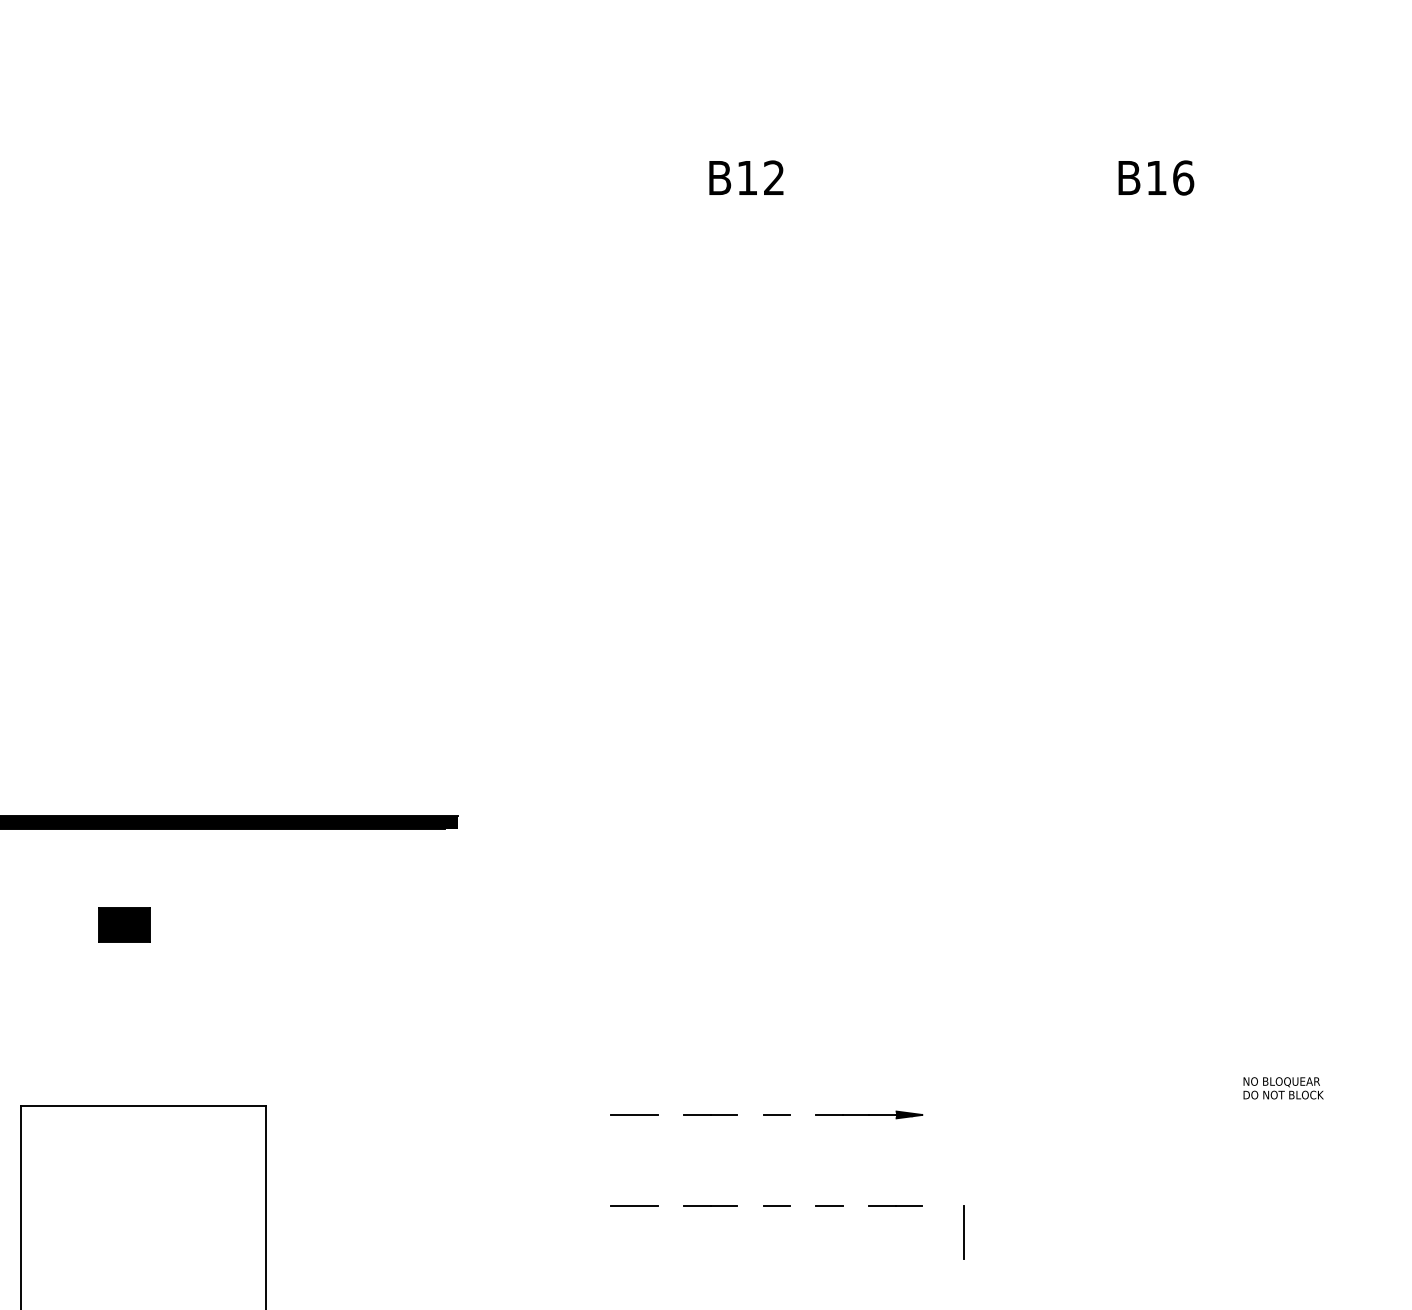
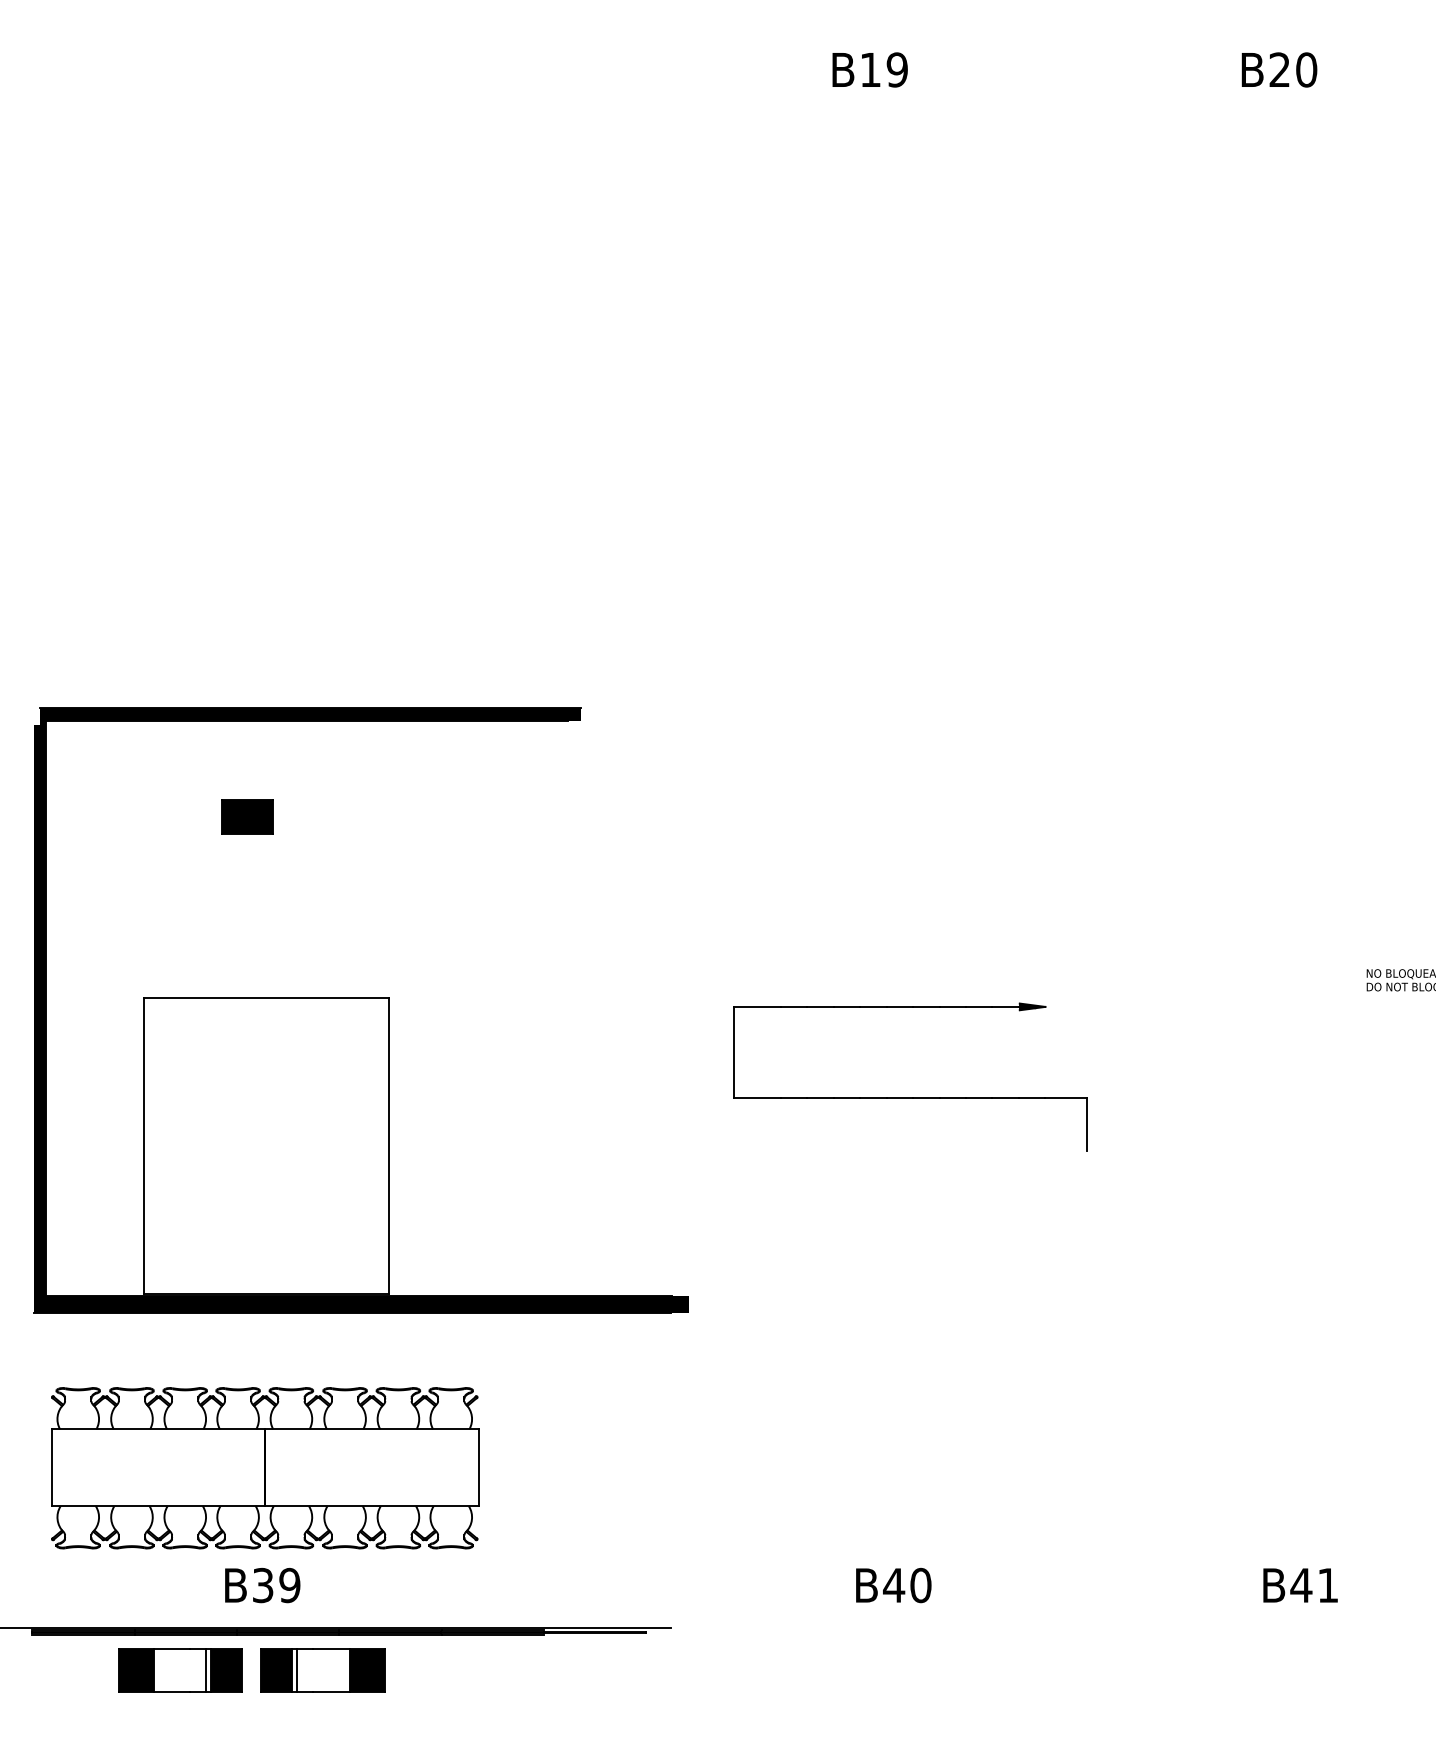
text: (773, 177) -> (896, 69), B12 -> B19
text: (1170, 177) -> (1293, 69), B16 -> B20
line: (671, 1114) -> (794, 1006), added
line: (750, 1114) -> (873, 1006), added
line: (803, 1114) -> (926, 1006), added
line: (611, 1159) -> (734, 1051), added
line: (671, 1205) -> (794, 1097), added
line: (750, 1205) -> (873, 1097), added
line: (803, 1205) -> (926, 1097), added
line: (856, 1205) -> (979, 1097), added
line: (943, 1205) -> (1066, 1097), added

